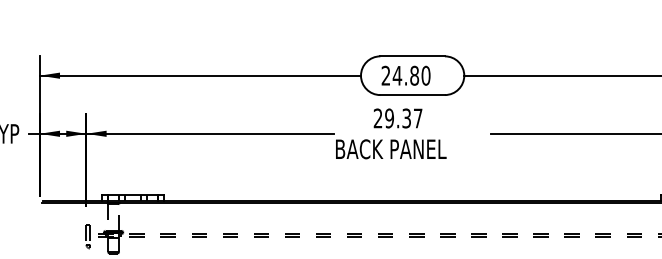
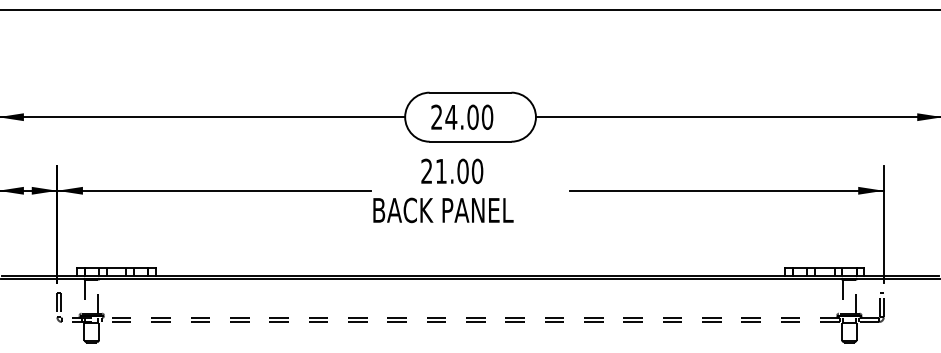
text: (414, 75) -> (472, 117), 24.80 -> 24.00
text: (403, 118) -> (459, 171), 29.37 -> 21.00
part: (88, 237) -> (59, 307), moved

